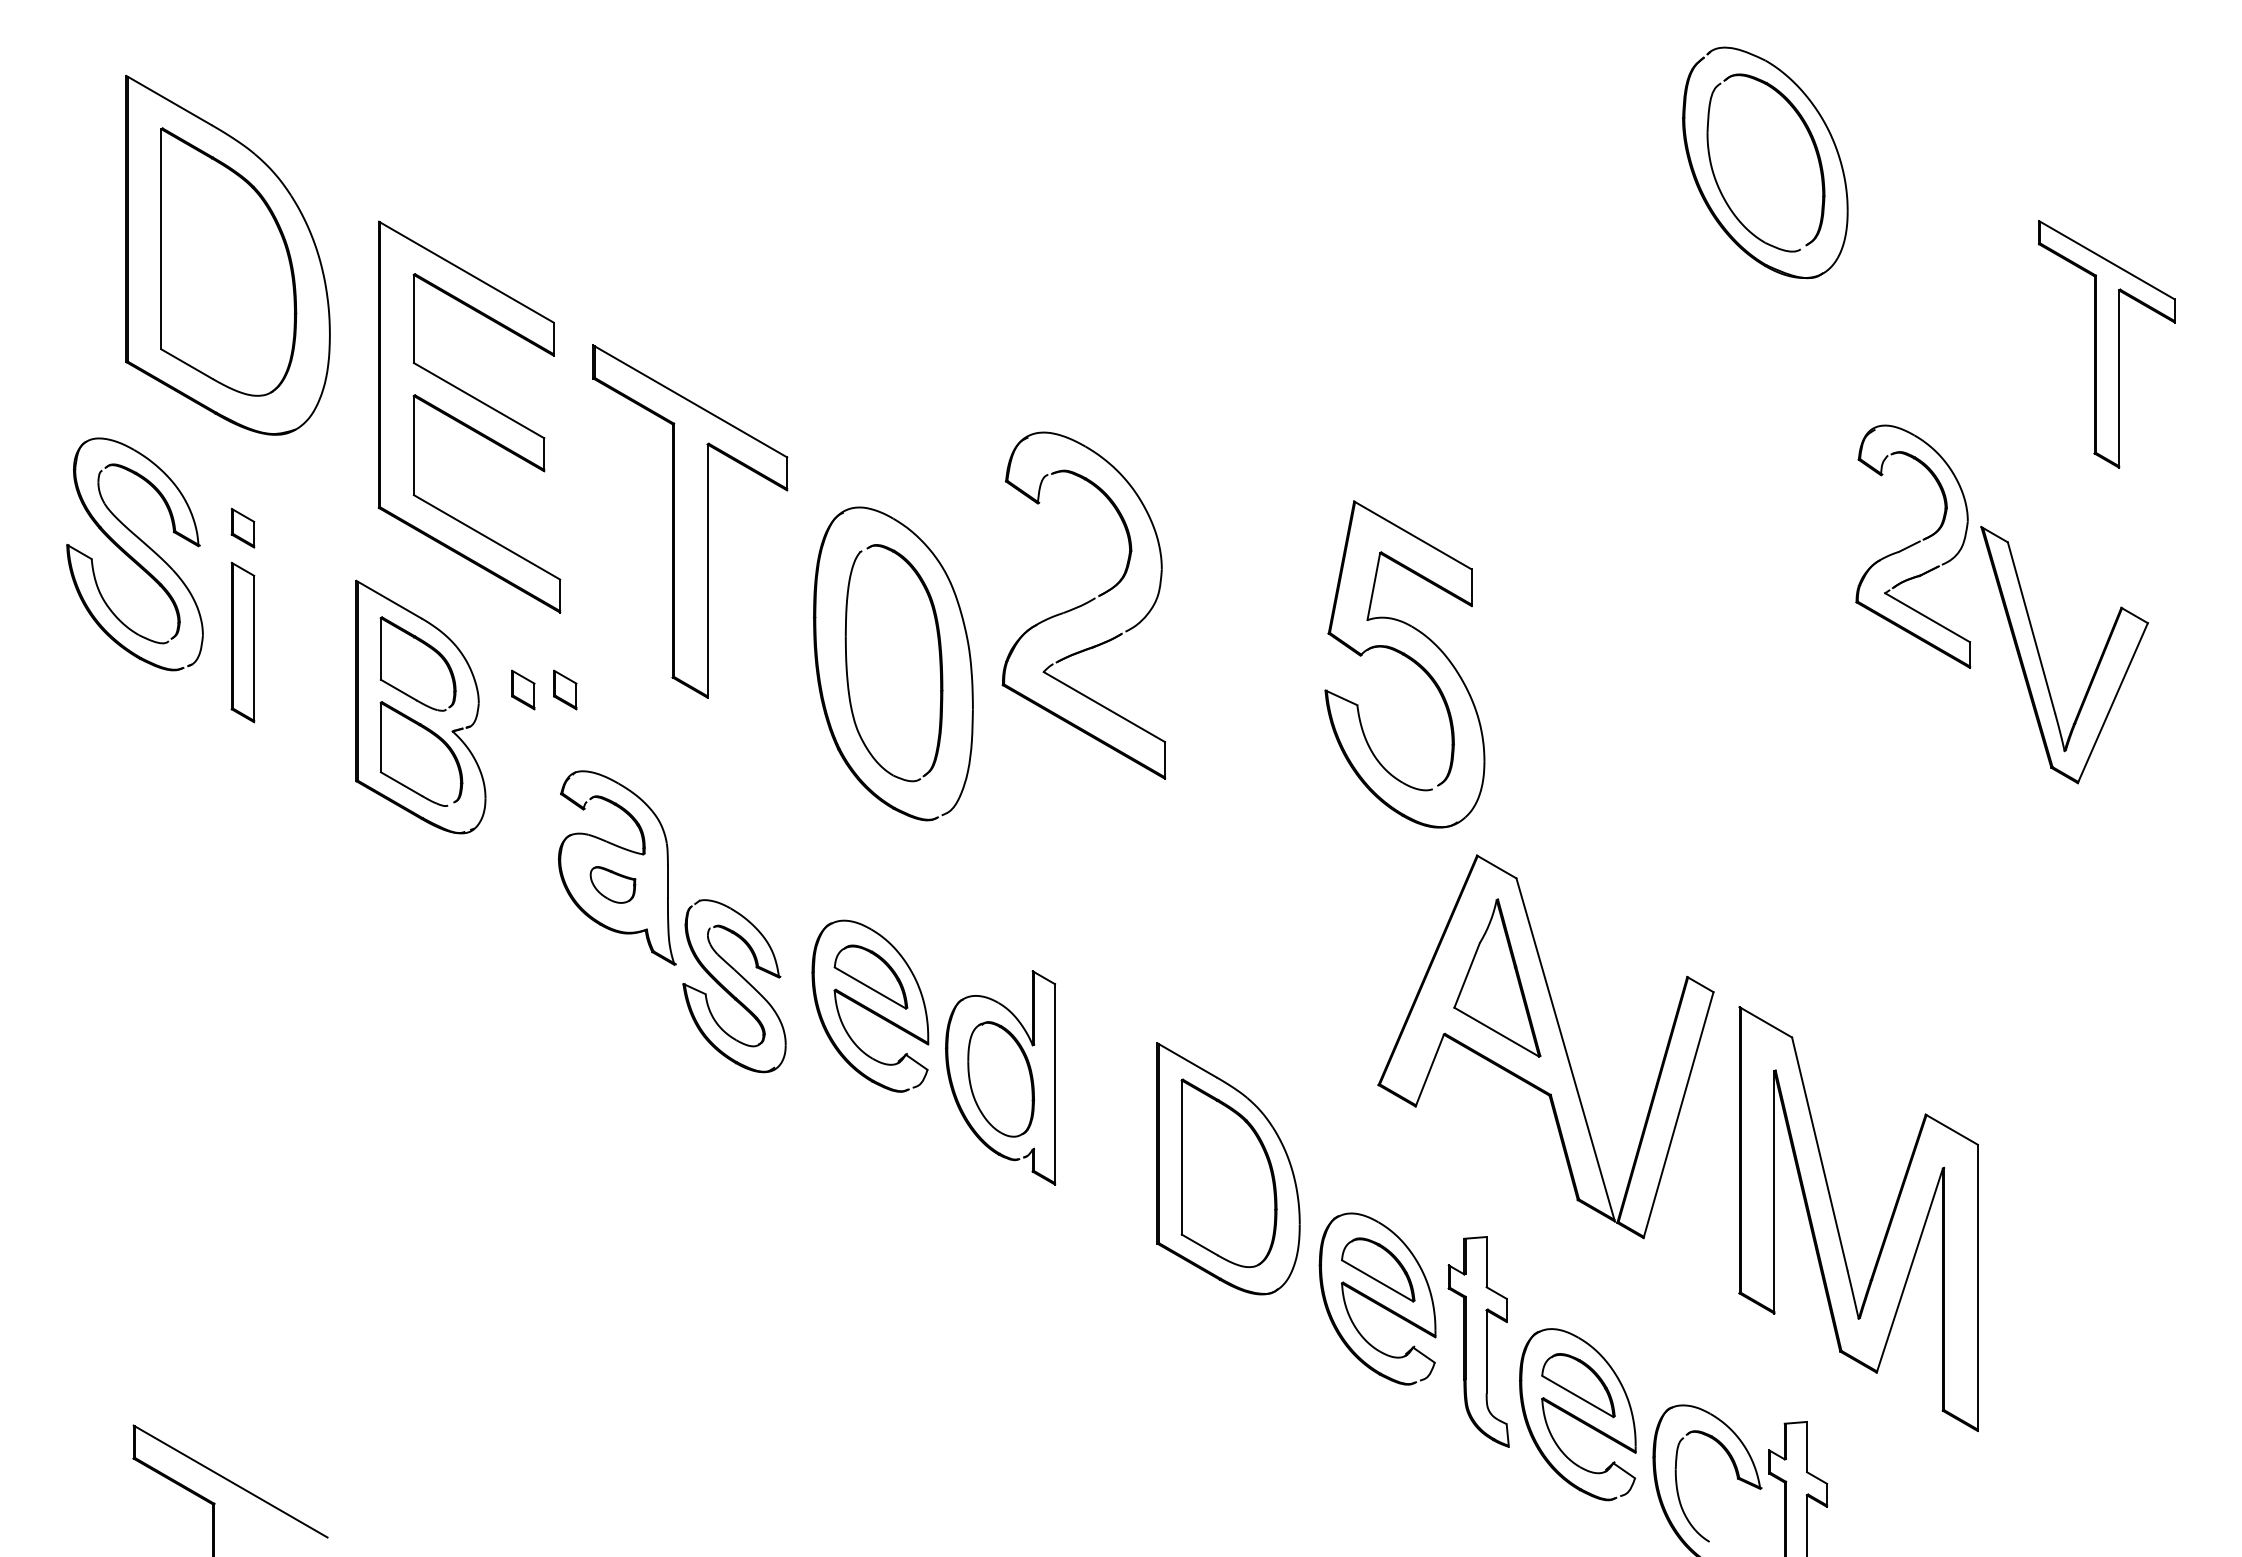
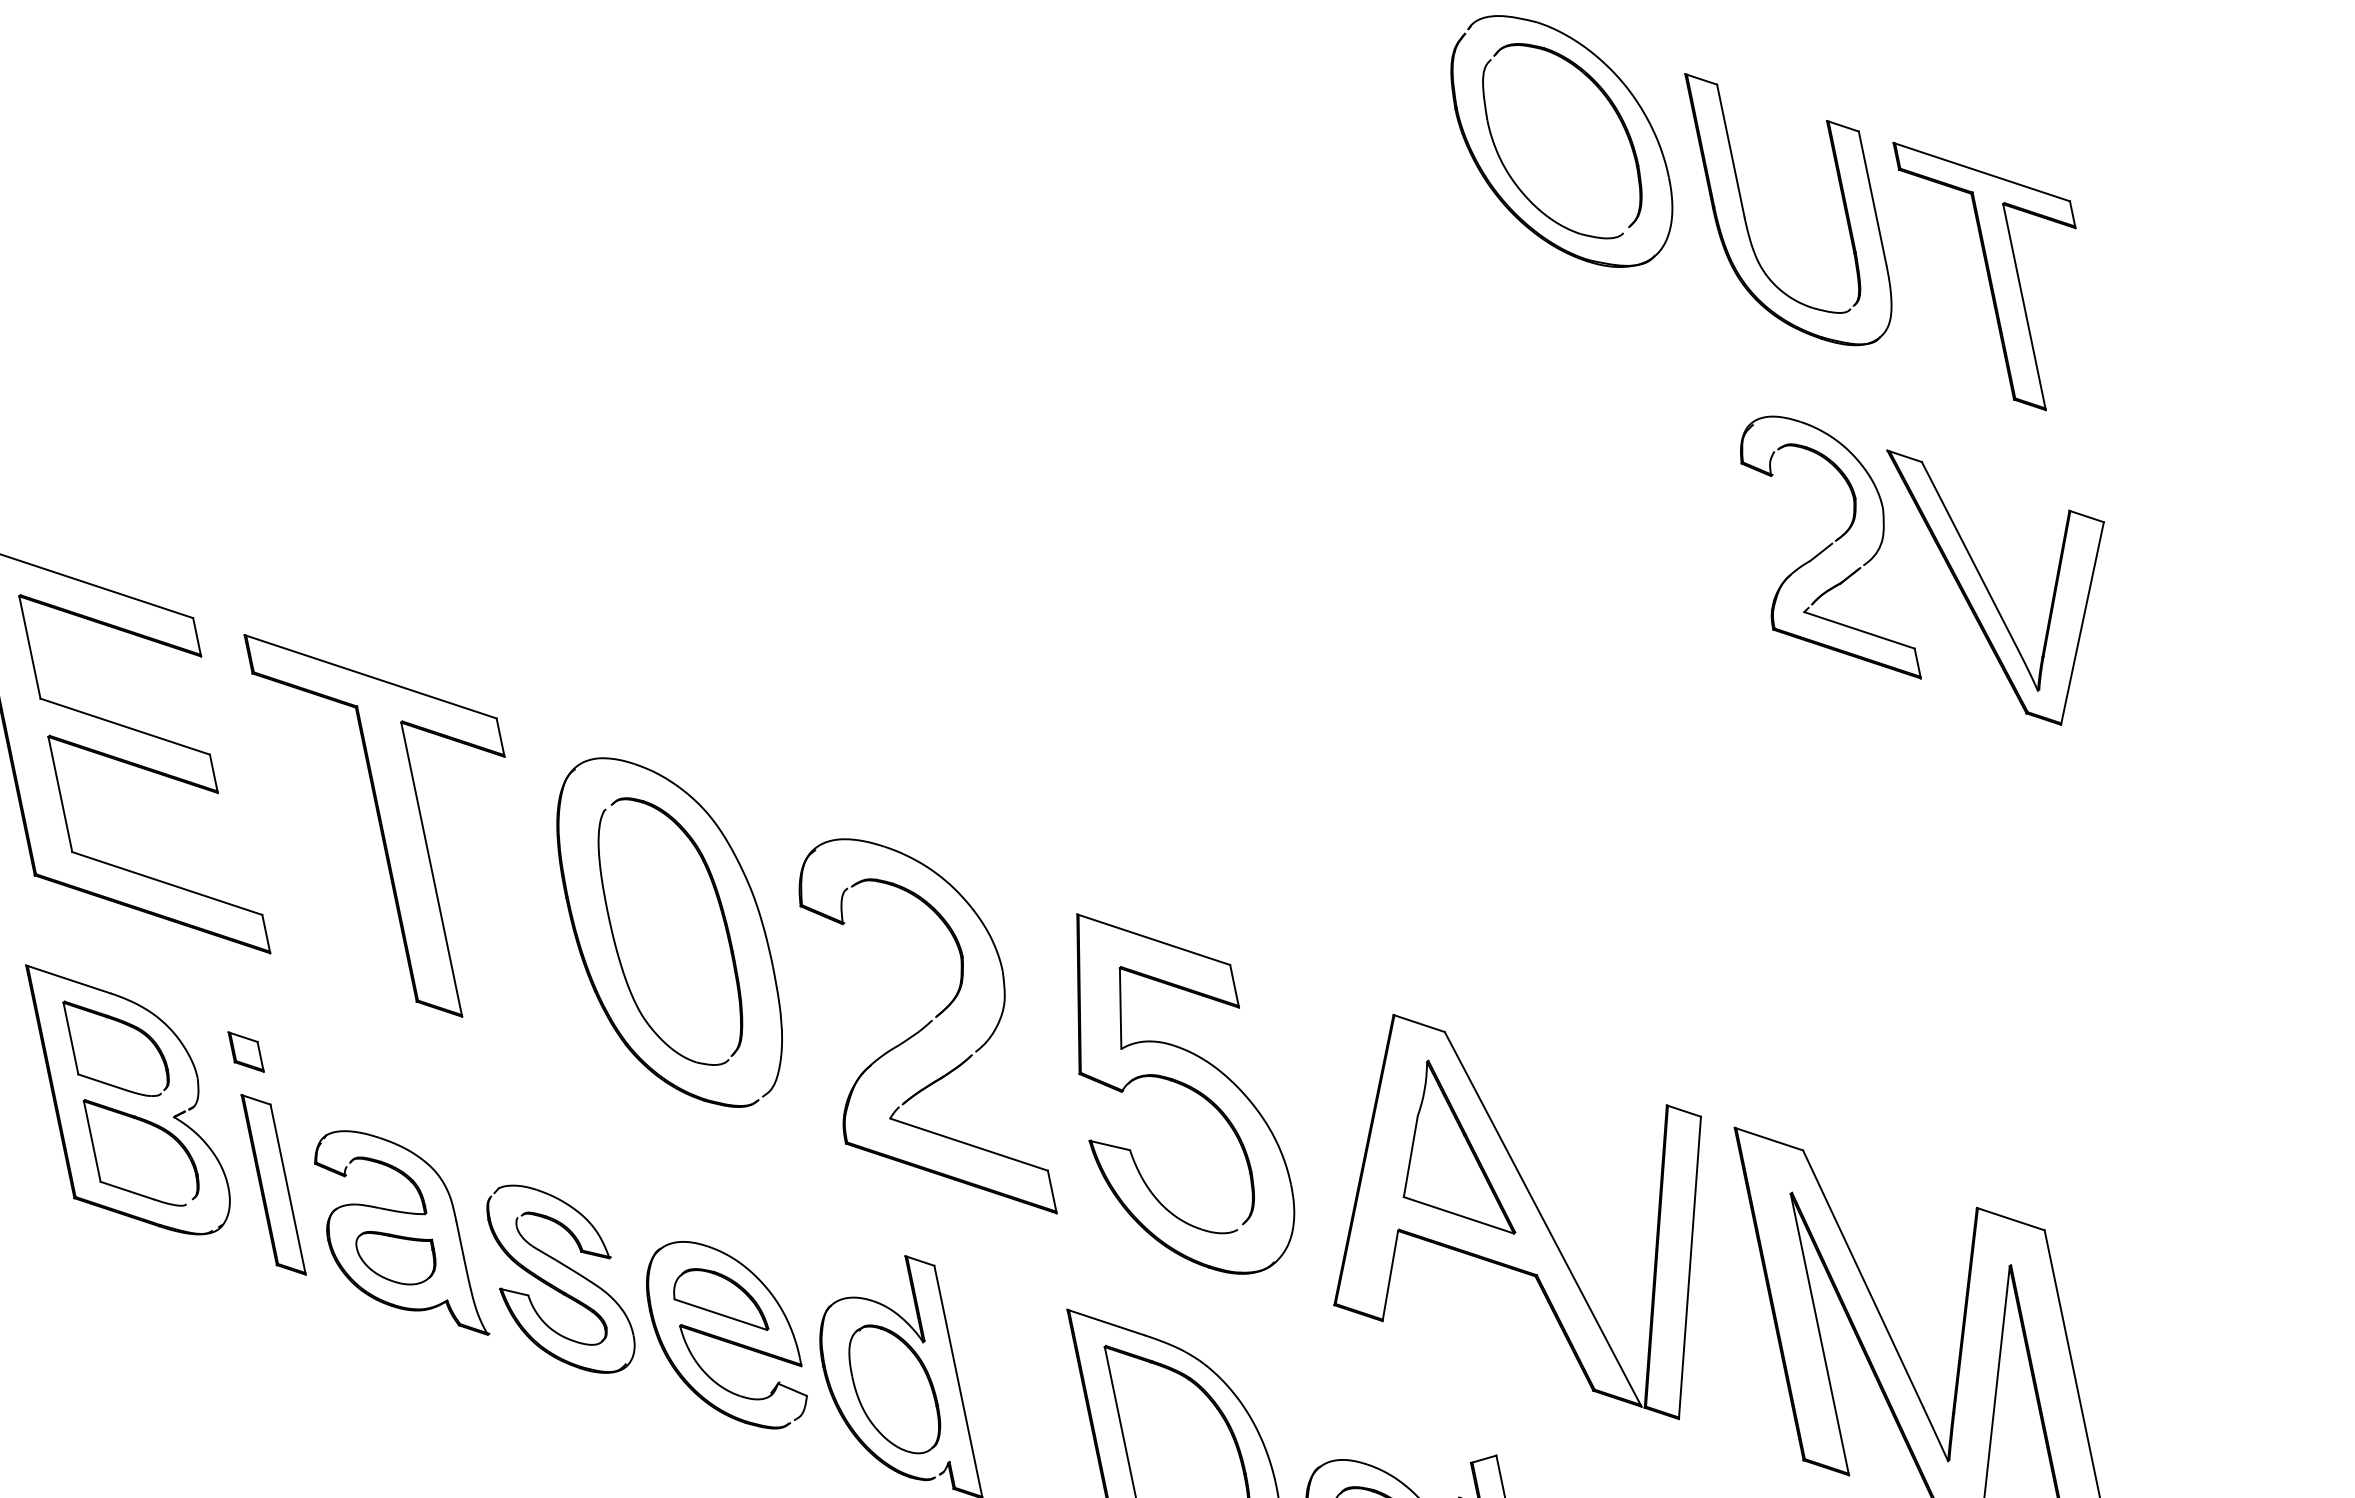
part: (1904, 257) -> (1746, 217), added
part: (1083, 605) -> (920, 1031), moved
part: (1407, 658) -> (1177, 1083), moved
part: (2041, 659) -> (1989, 589), moved
part: (565, 689) -> (295, 1041), removed
part: (523, 804) -> (273, 1184), added
part: (612, 884) -> (396, 1256), size x1.43
part: (730, 991) -> (556, 1286), moved

